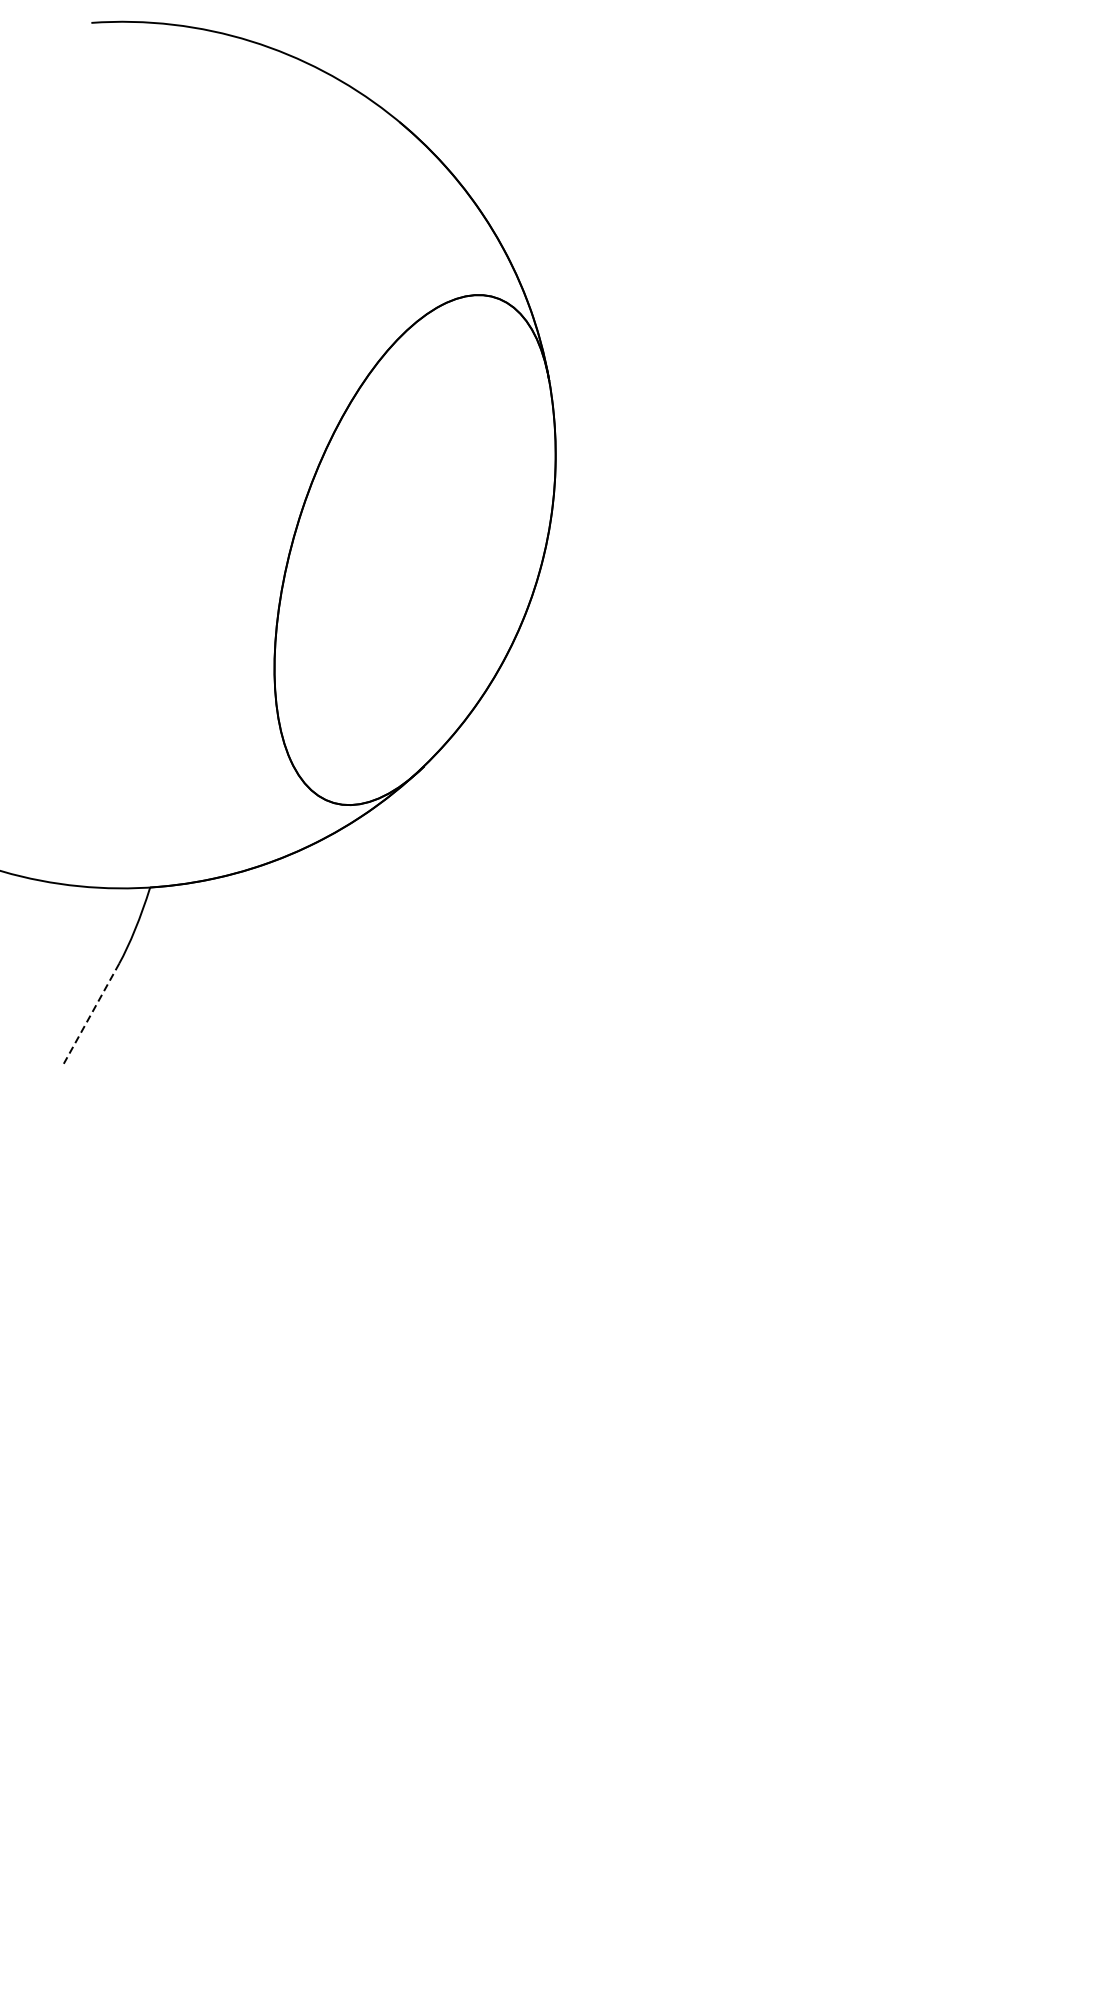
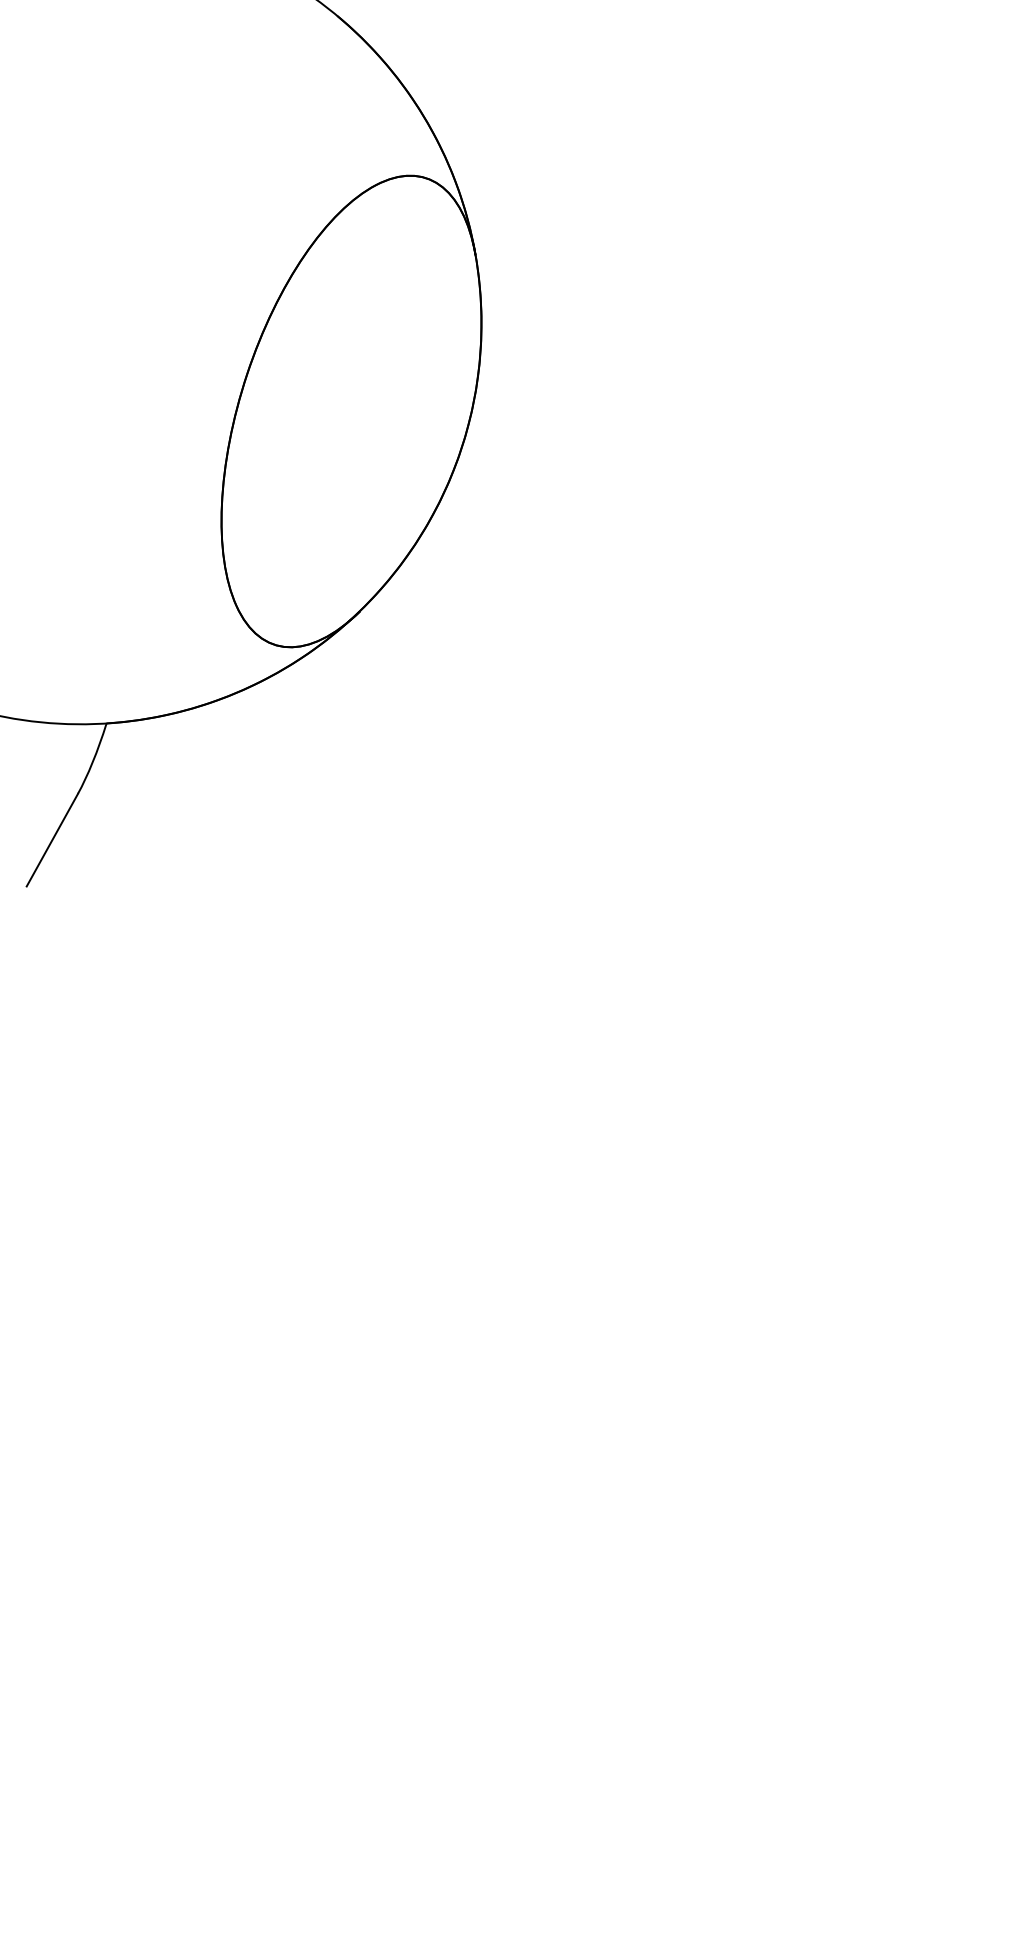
line: (91, 1014) -> (52, 840), dashed -> solid

